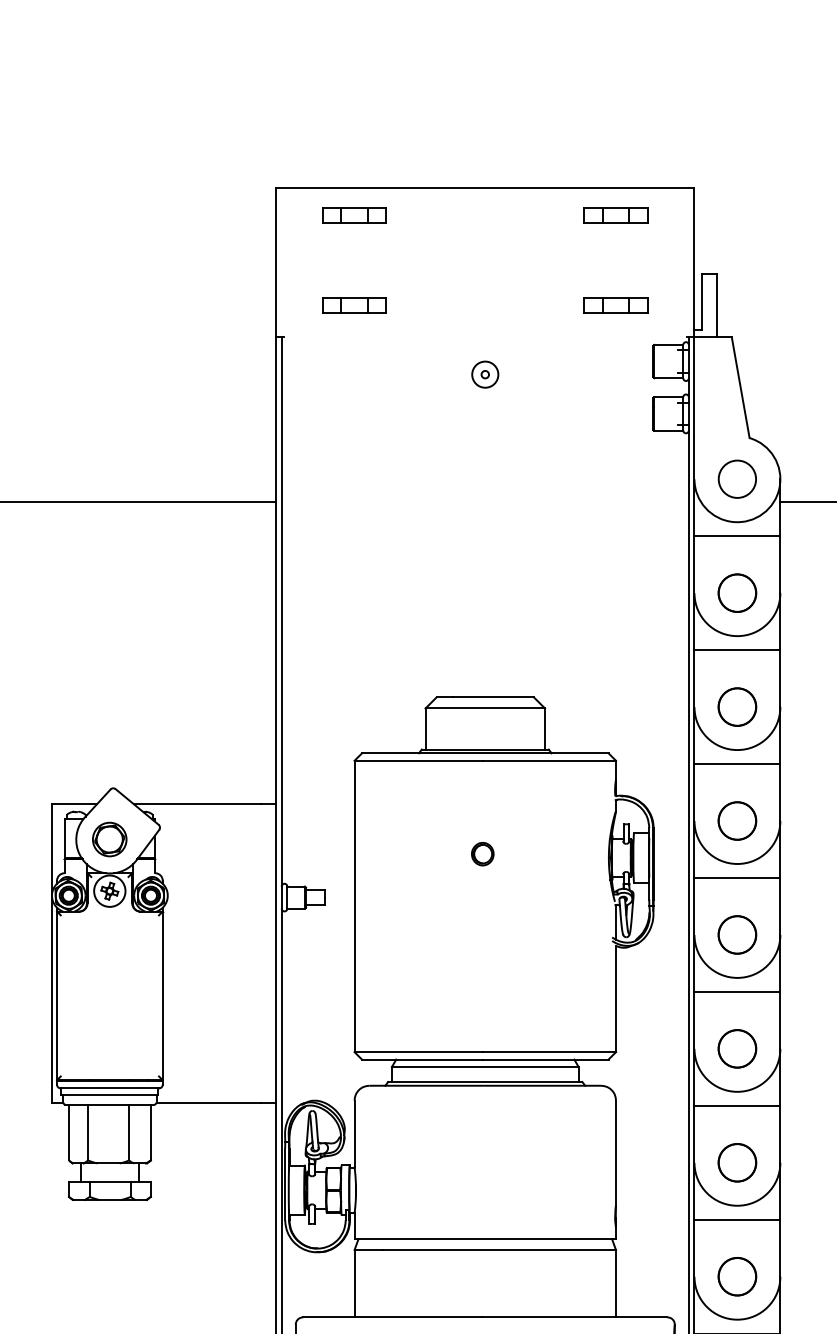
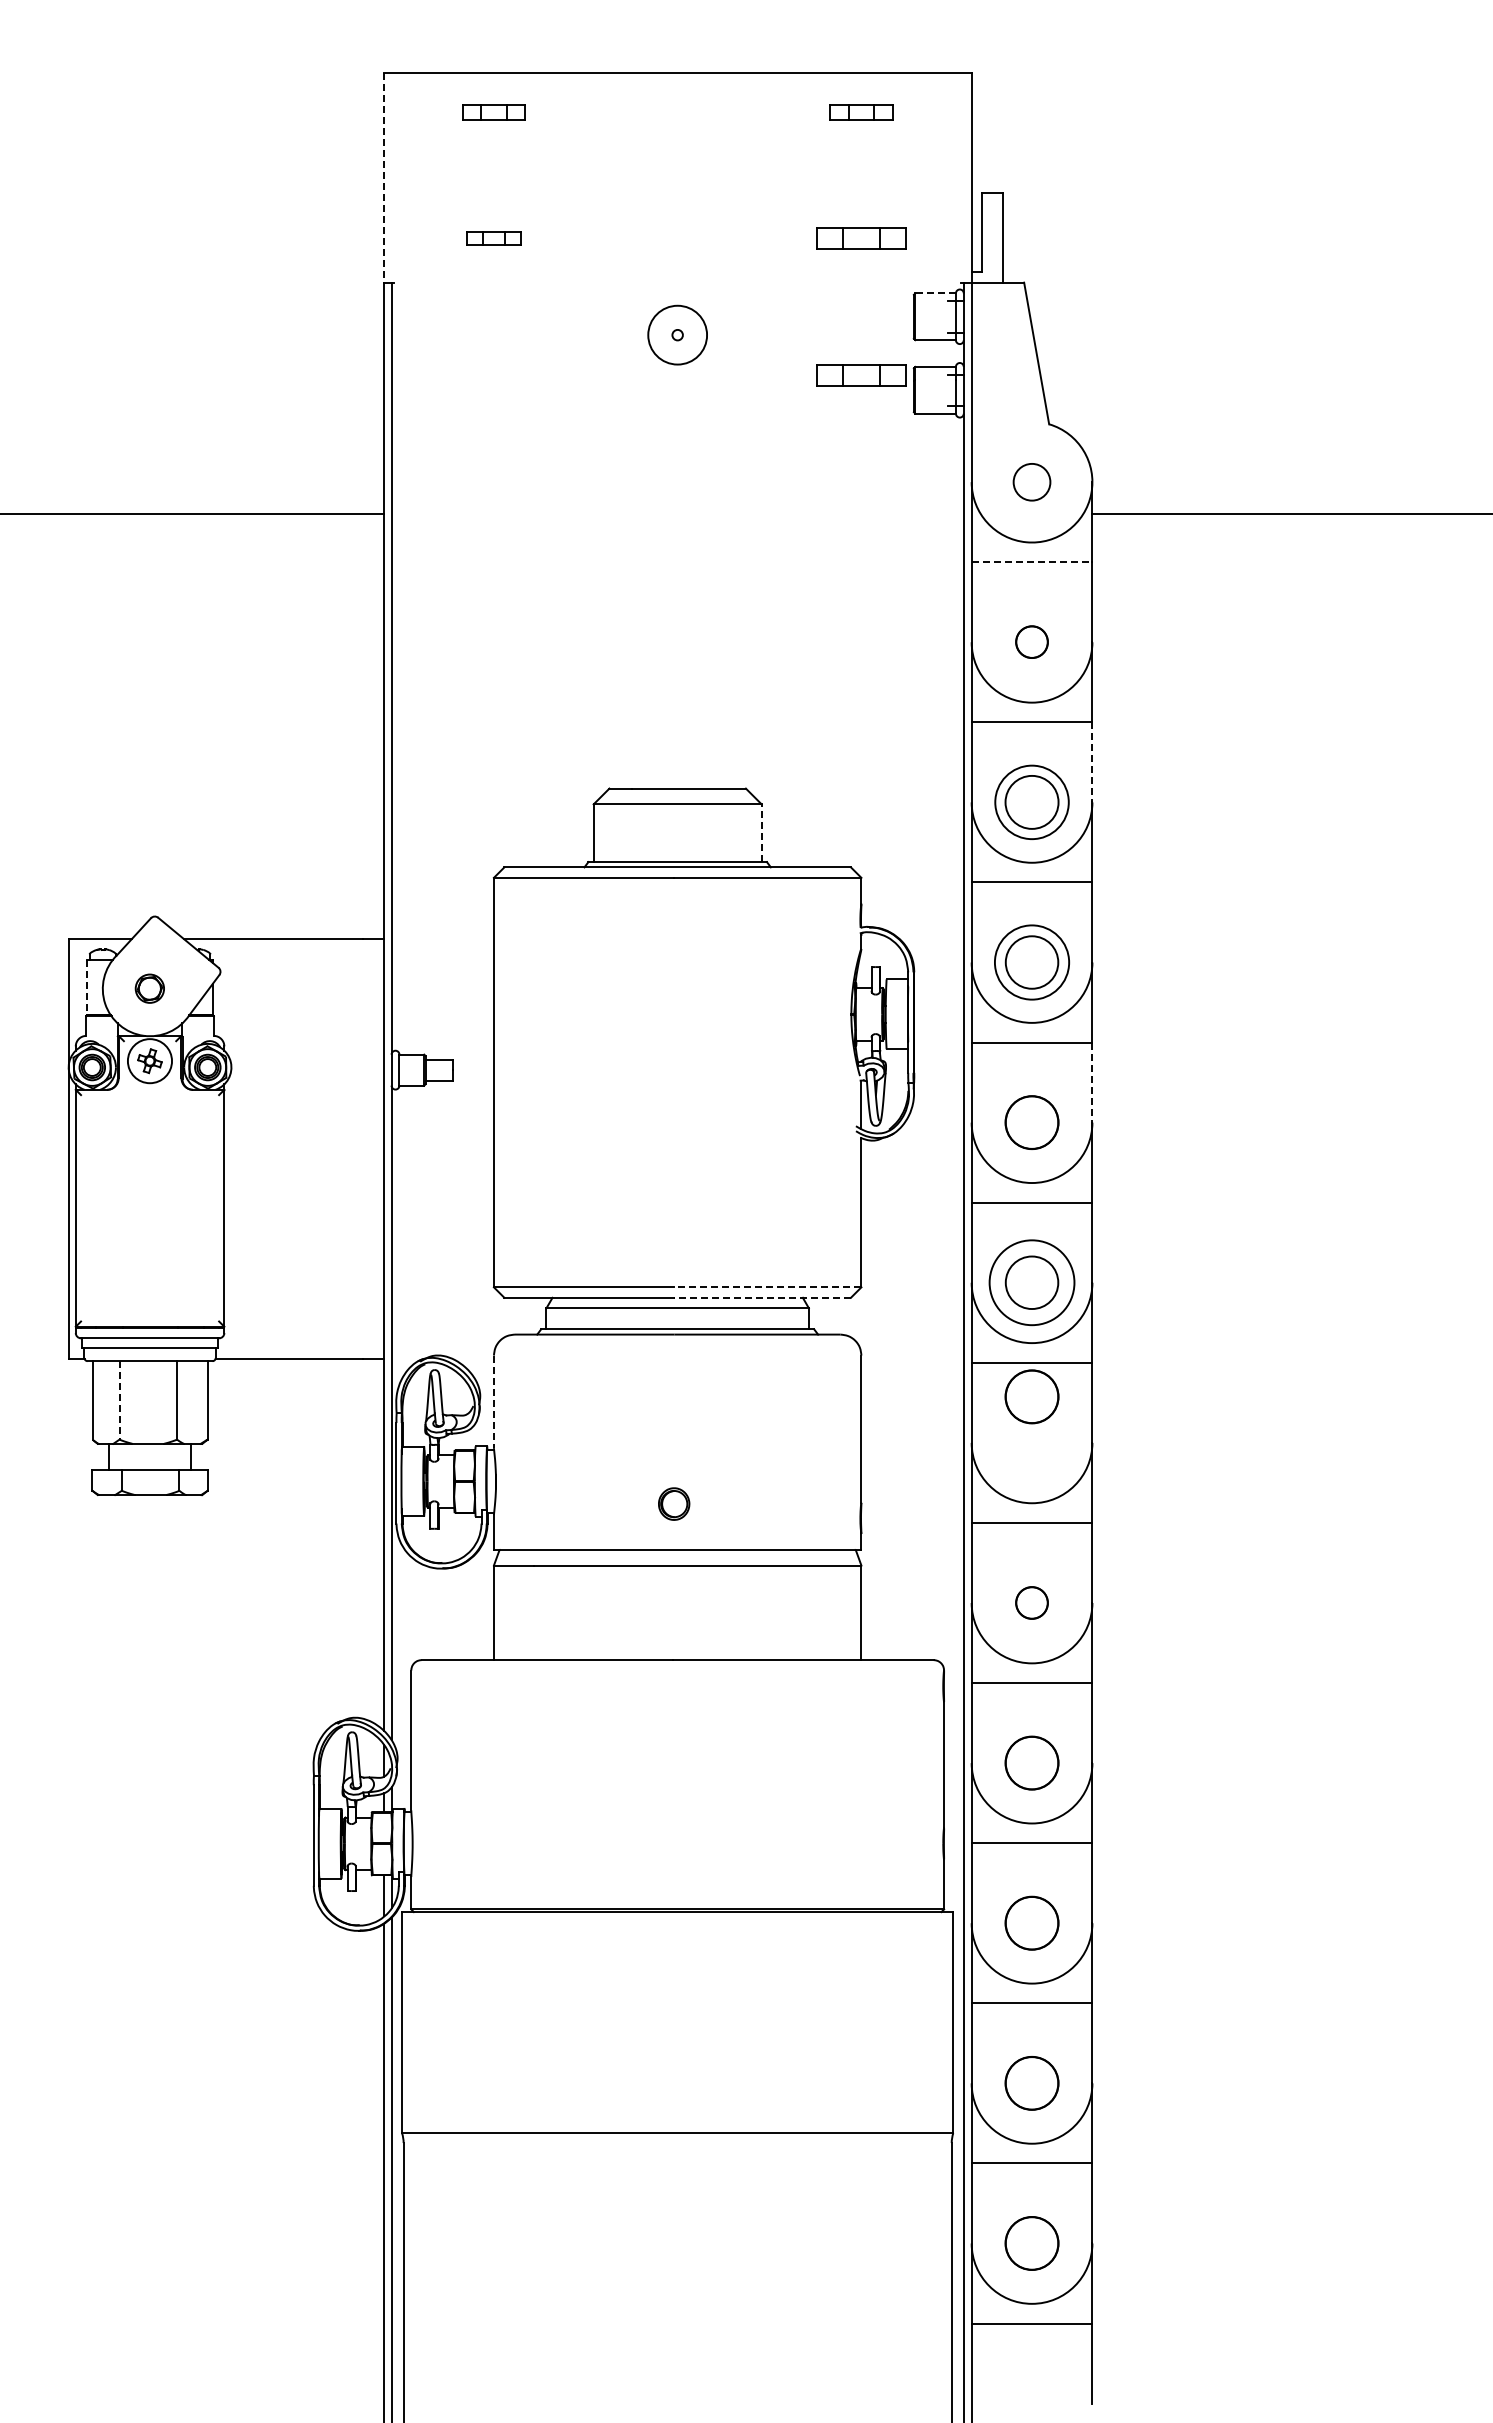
part: (354, 216) -> (493, 112), size x0.7
part: (616, 216) -> (861, 112), size x0.7
line: (275, 262) -> (383, 177), solid -> dashed
part: (354, 305) -> (493, 238), size x0.6
line: (668, 345) -> (935, 293), solid -> dashed
circle: (485, 374) -> (677, 334), size x1.6
part: (616, 403) -> (861, 375), added
circle: (737, 479) -> (1031, 482), size x0.7
line: (737, 536) -> (1032, 562), solid -> dashed
circle: (737, 592) -> (1031, 641), size x0.6
line: (780, 678) -> (1092, 762), solid -> dashed
circle: (737, 707) -> (1031, 802), size x1.4
line: (544, 729) -> (761, 833), solid -> dashed
circle: (737, 821) -> (1031, 962), size x1.4
line: (65, 838) -> (87, 987), solid -> dashed
part: (109, 839) -> (149, 988), size x0.6
part: (483, 853) -> (674, 1503), moved
line: (780, 907) -> (1092, 1083), solid -> dashed
circle: (737, 1048) -> (1031, 1282), size x1.6
line: (549, 1052) -> (767, 1287), solid -> dashed
line: (545, 1059) -> (762, 1297), solid -> dashed
line: (88, 1132) -> (119, 1400), solid -> dashed
line: (354, 1134) -> (493, 1402), solid -> dashed
circle: (737, 1162) -> (1031, 1396), moved
circle: (737, 1276) -> (1031, 1602), size x0.6

